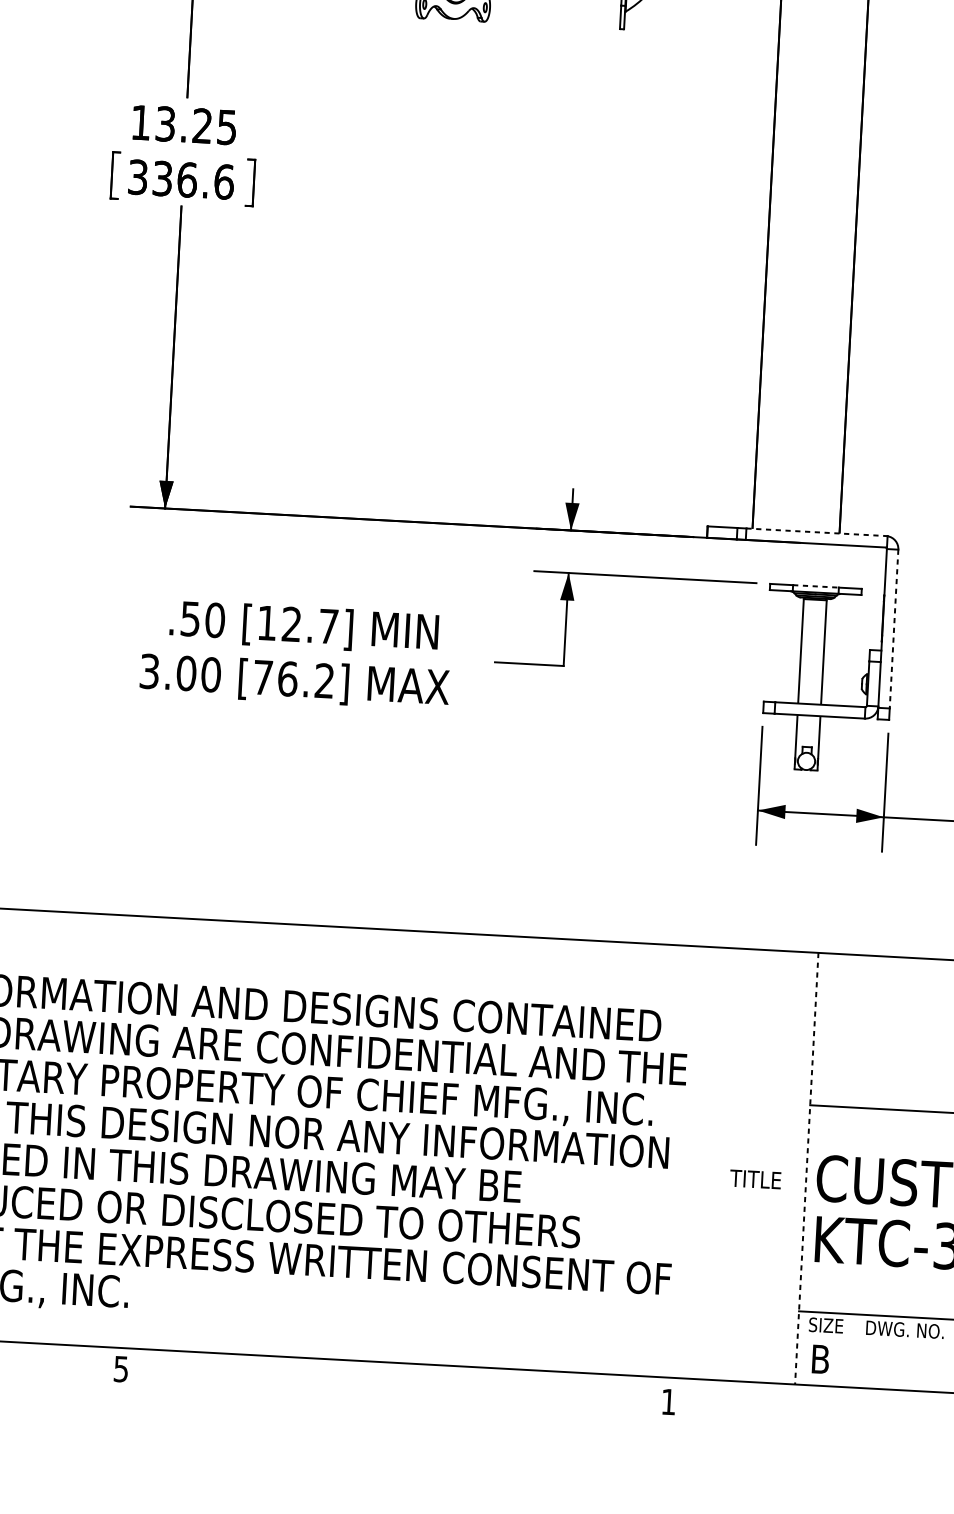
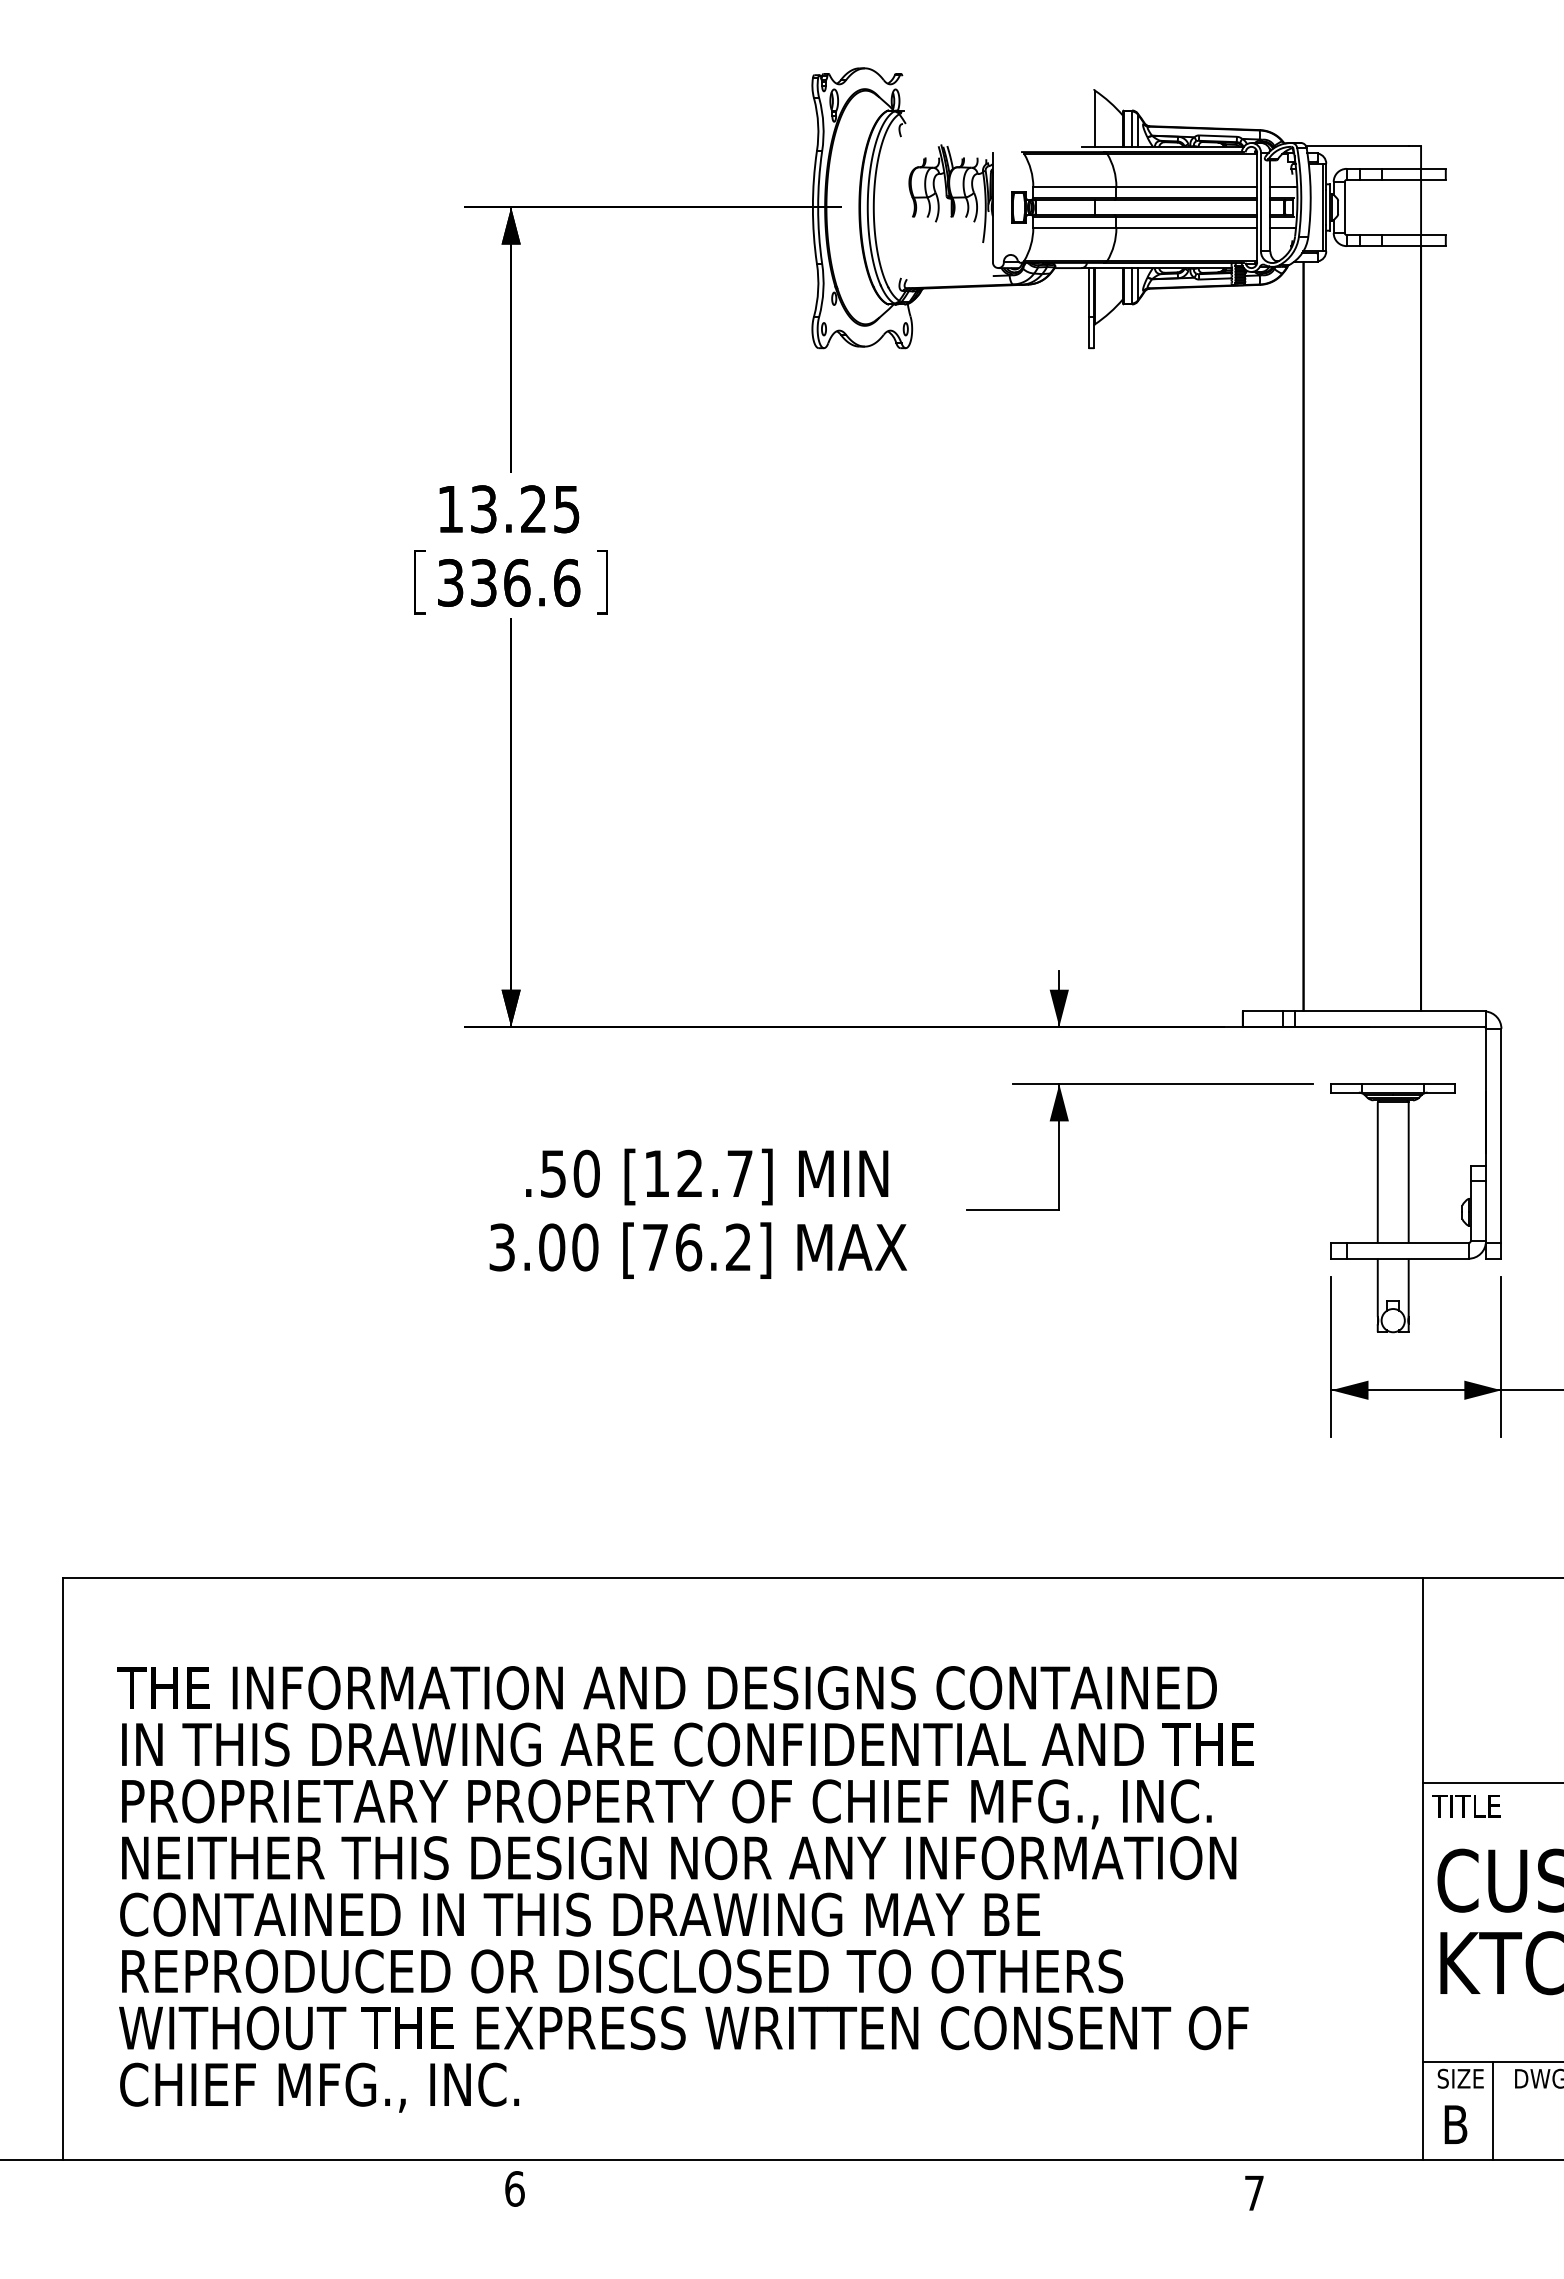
line: (817, 532) -> (1391, 1011), dashed -> solid
line: (816, 586) -> (1393, 1084), dashed -> solid
line: (894, 629) -> (1501, 1136), dashed -> solid
line: (806, 1169) -> (1423, 1869), dashed -> solid
text: (755, 1179) -> (1466, 1806), moved
line: (848, 1350) -> (1492, 2110), added
text: (121, 1368) -> (514, 2188), 5 -> 6
text: (668, 1401) -> (1254, 2192), 1 -> 7

